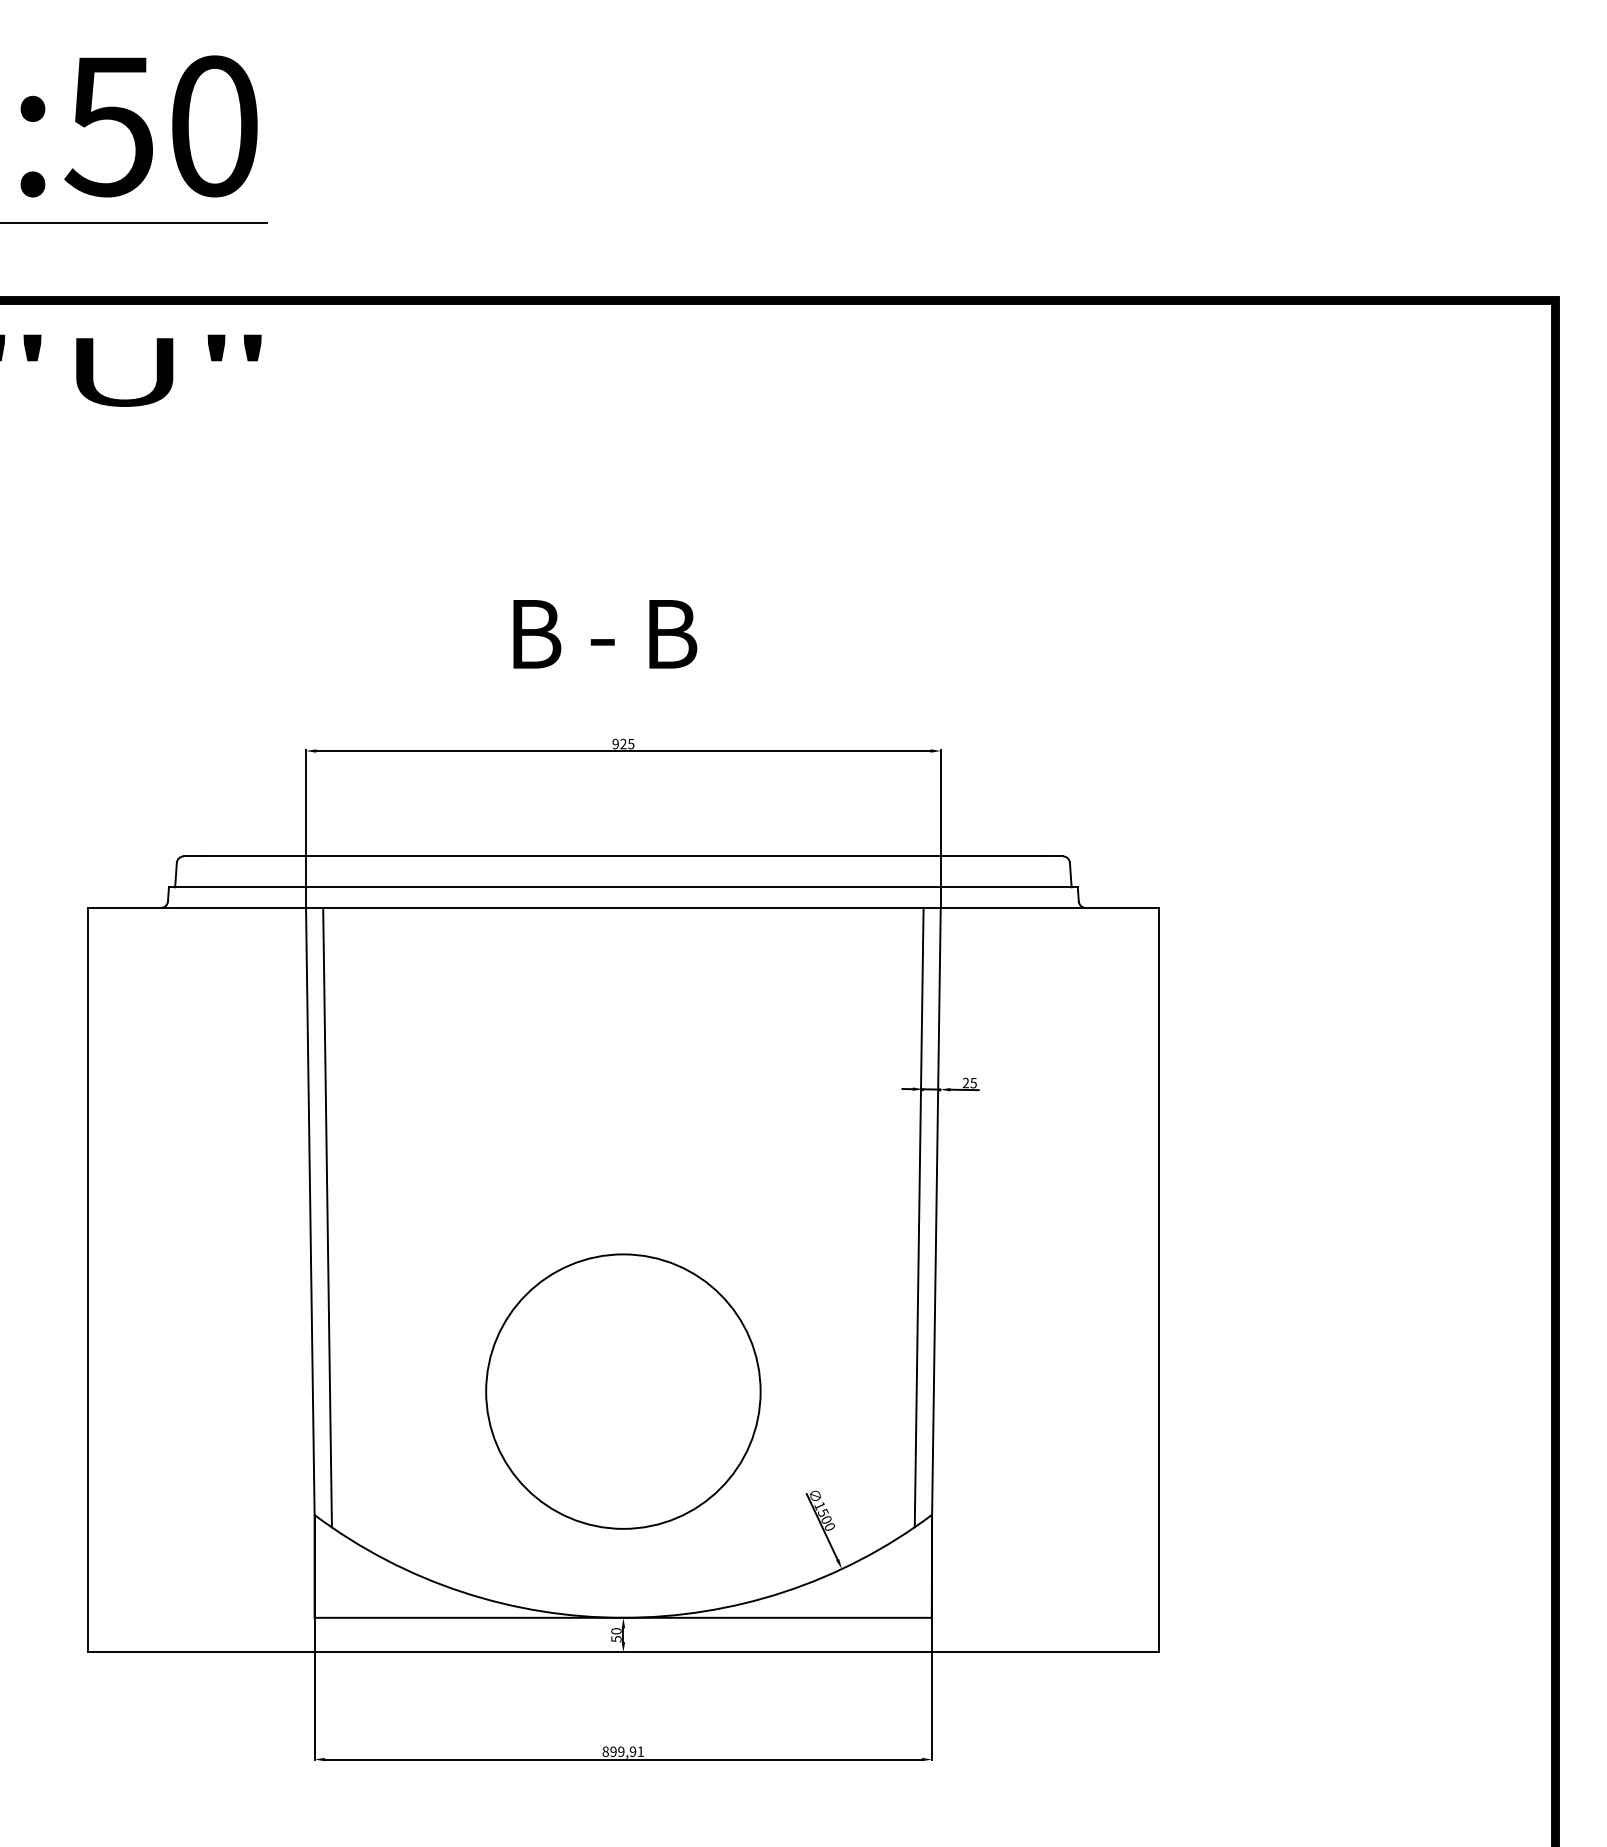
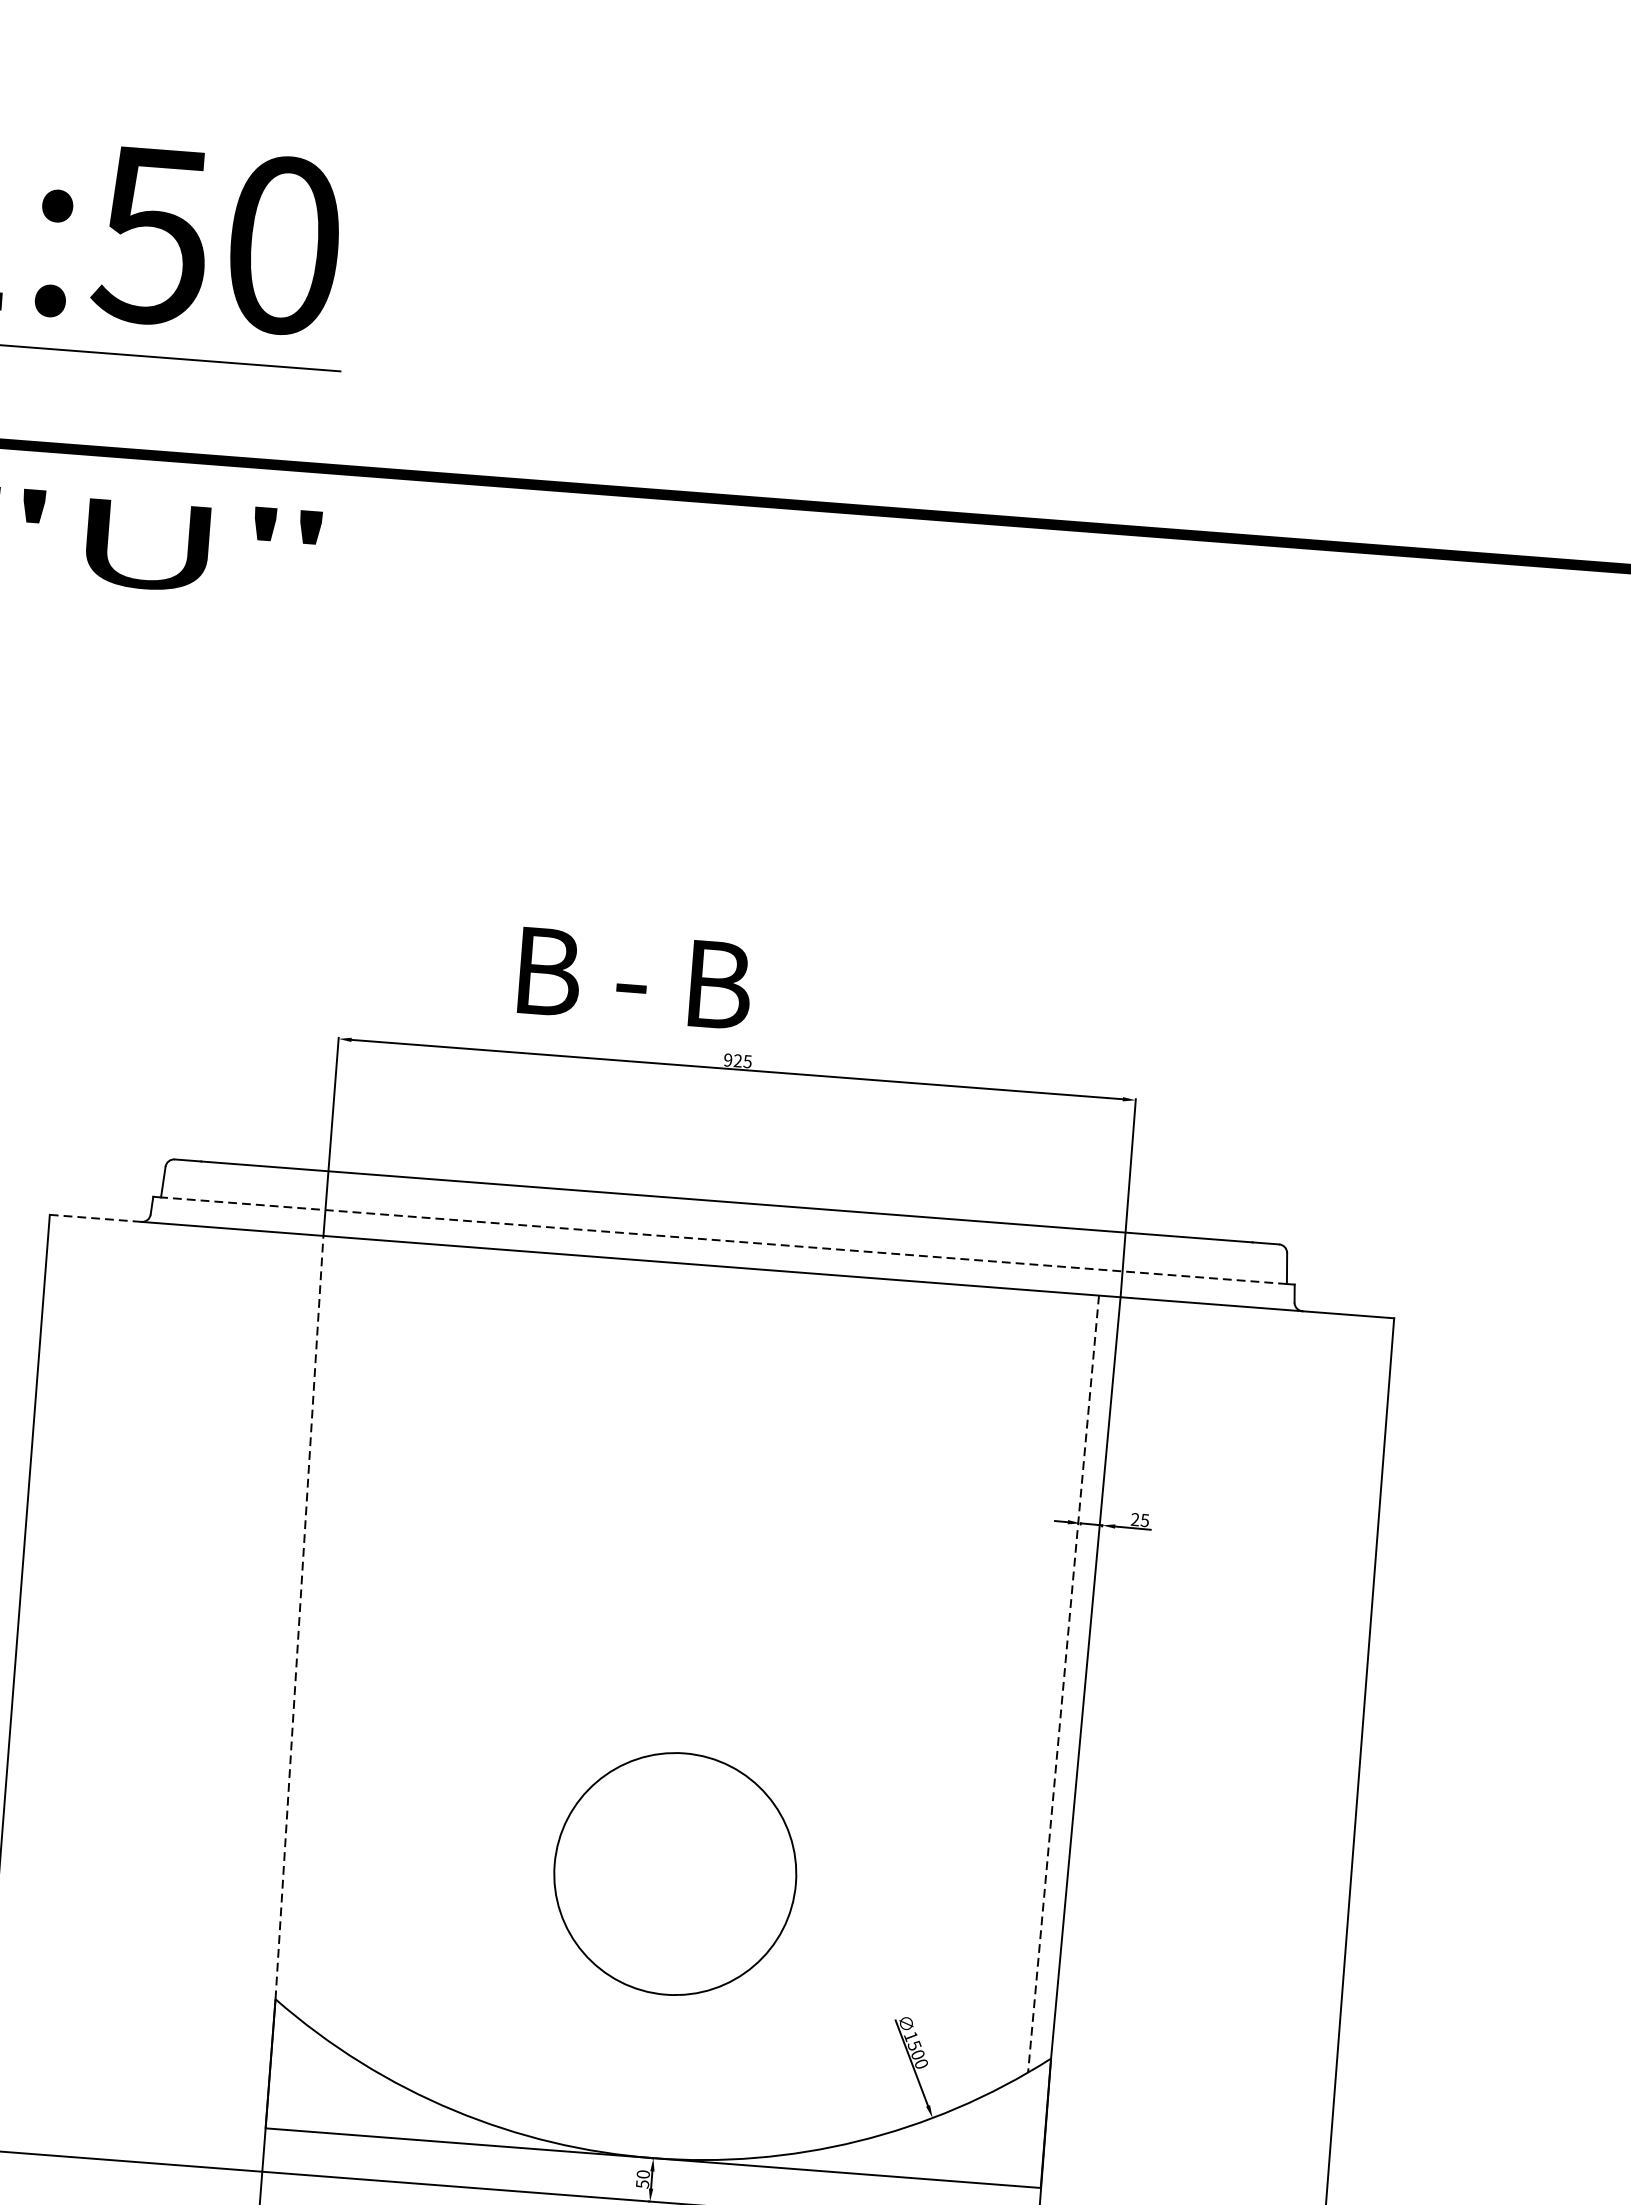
text: (605, 634) -> (635, 978), moved
line: (622, 887) -> (722, 1240), solid -> dashed
line: (124, 907) -> (95, 1217), solid -> dashed
line: (310, 1211) -> (299, 1617), solid -> dashed
line: (327, 1217) -> (320, 1626), removed
line: (919, 1217) -> (1063, 1684), solid -> dashed
circle: (623, 1391) -> (675, 1873), size x0.7

